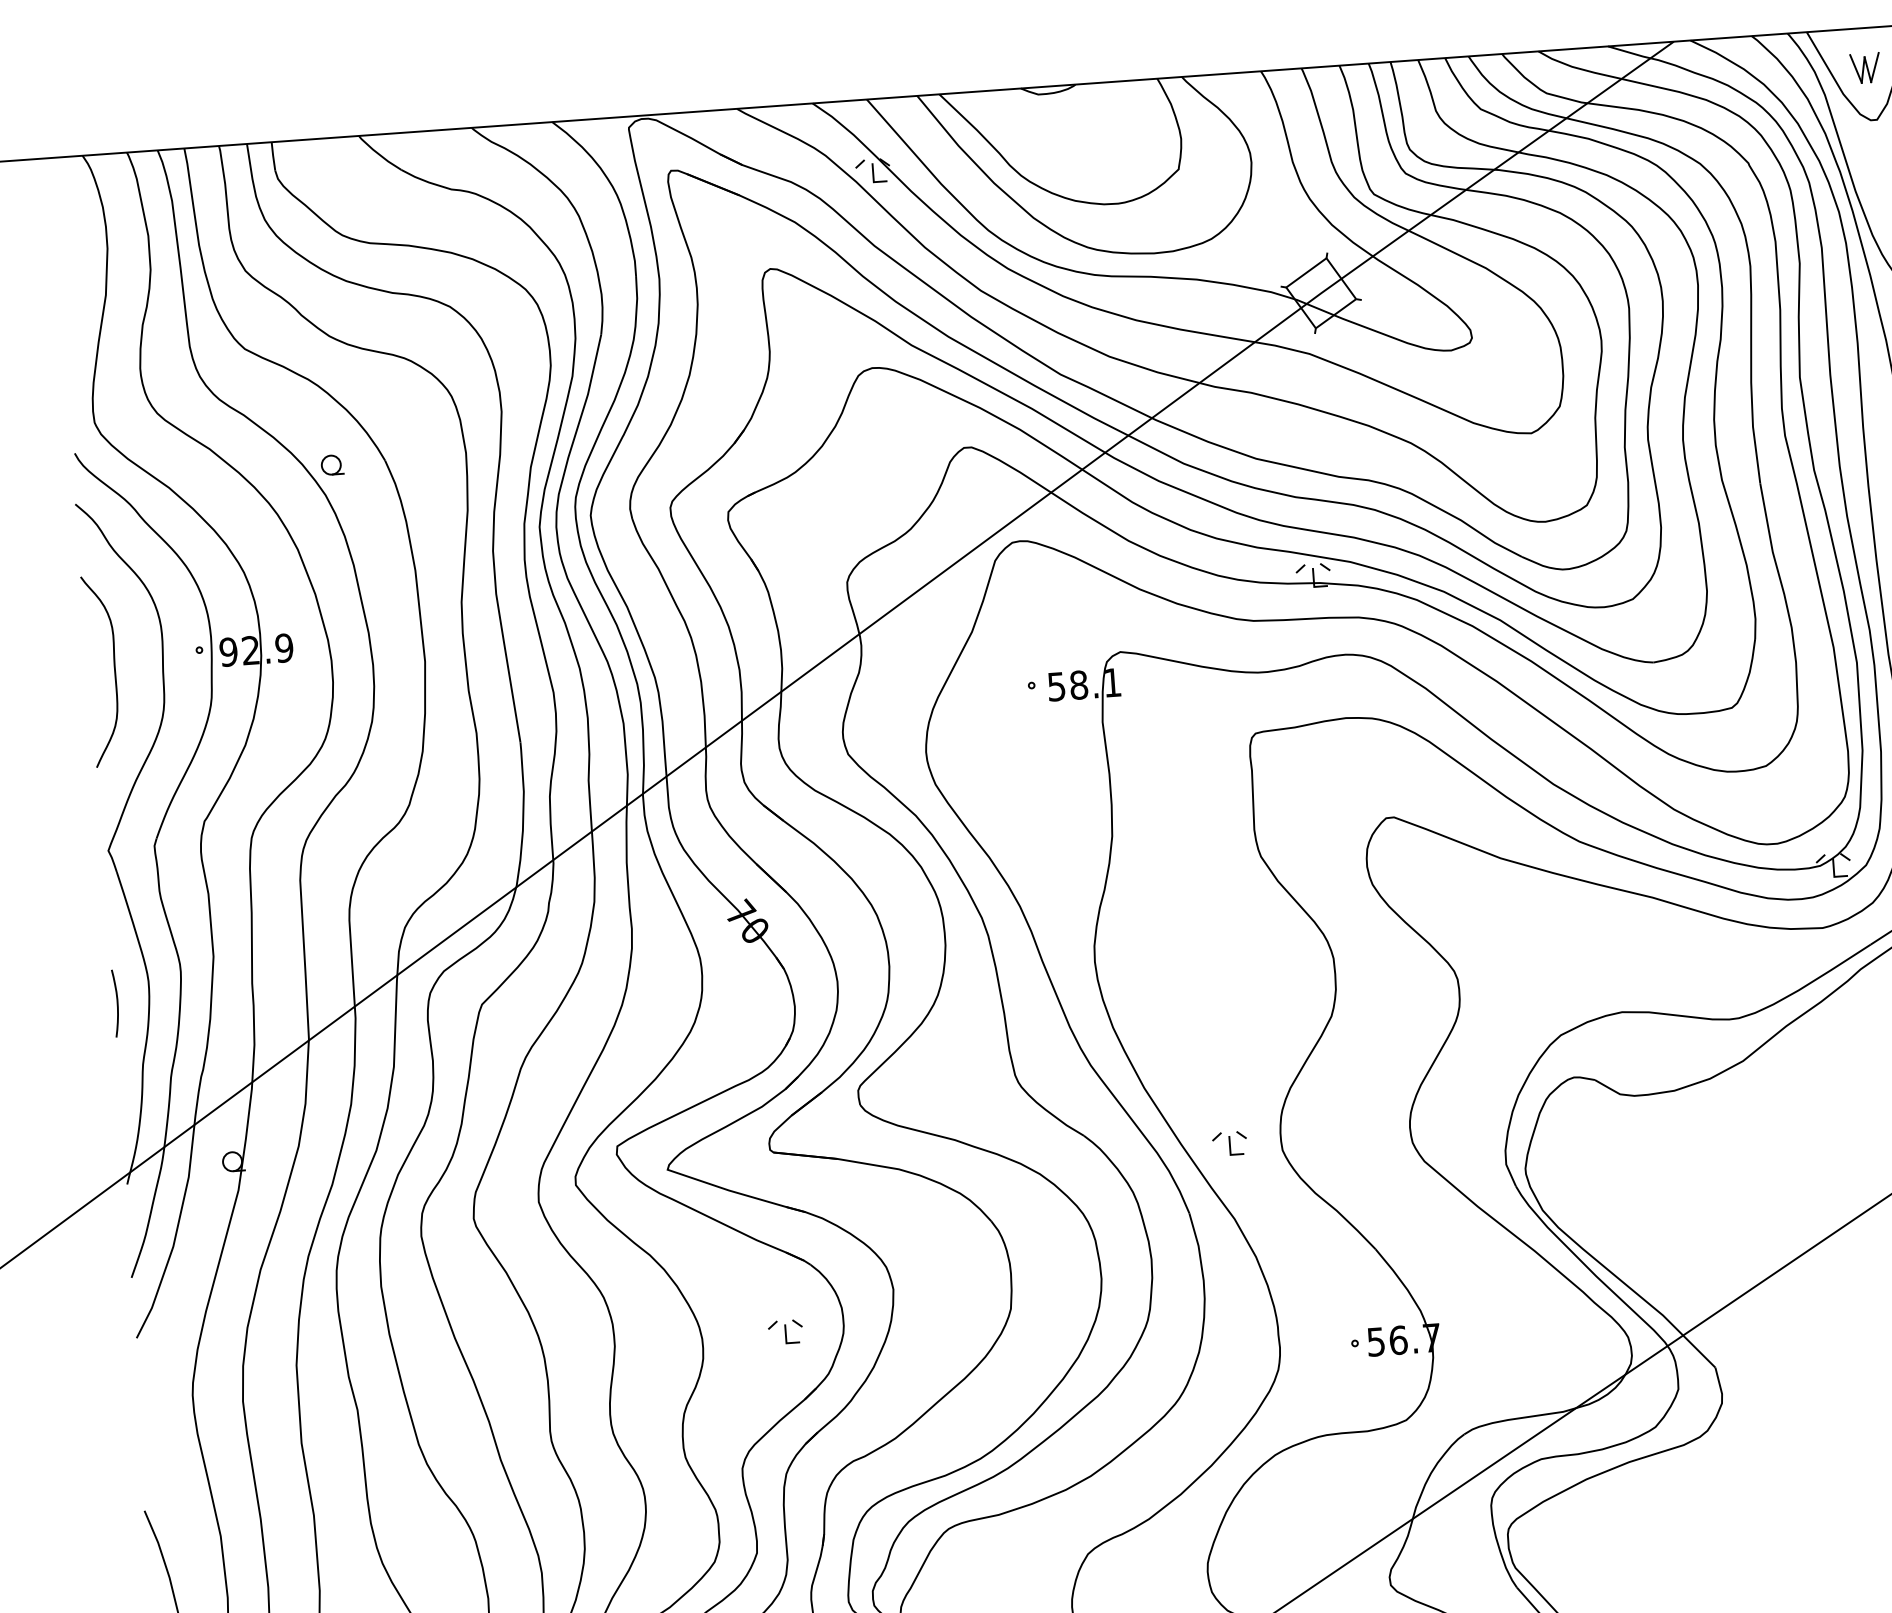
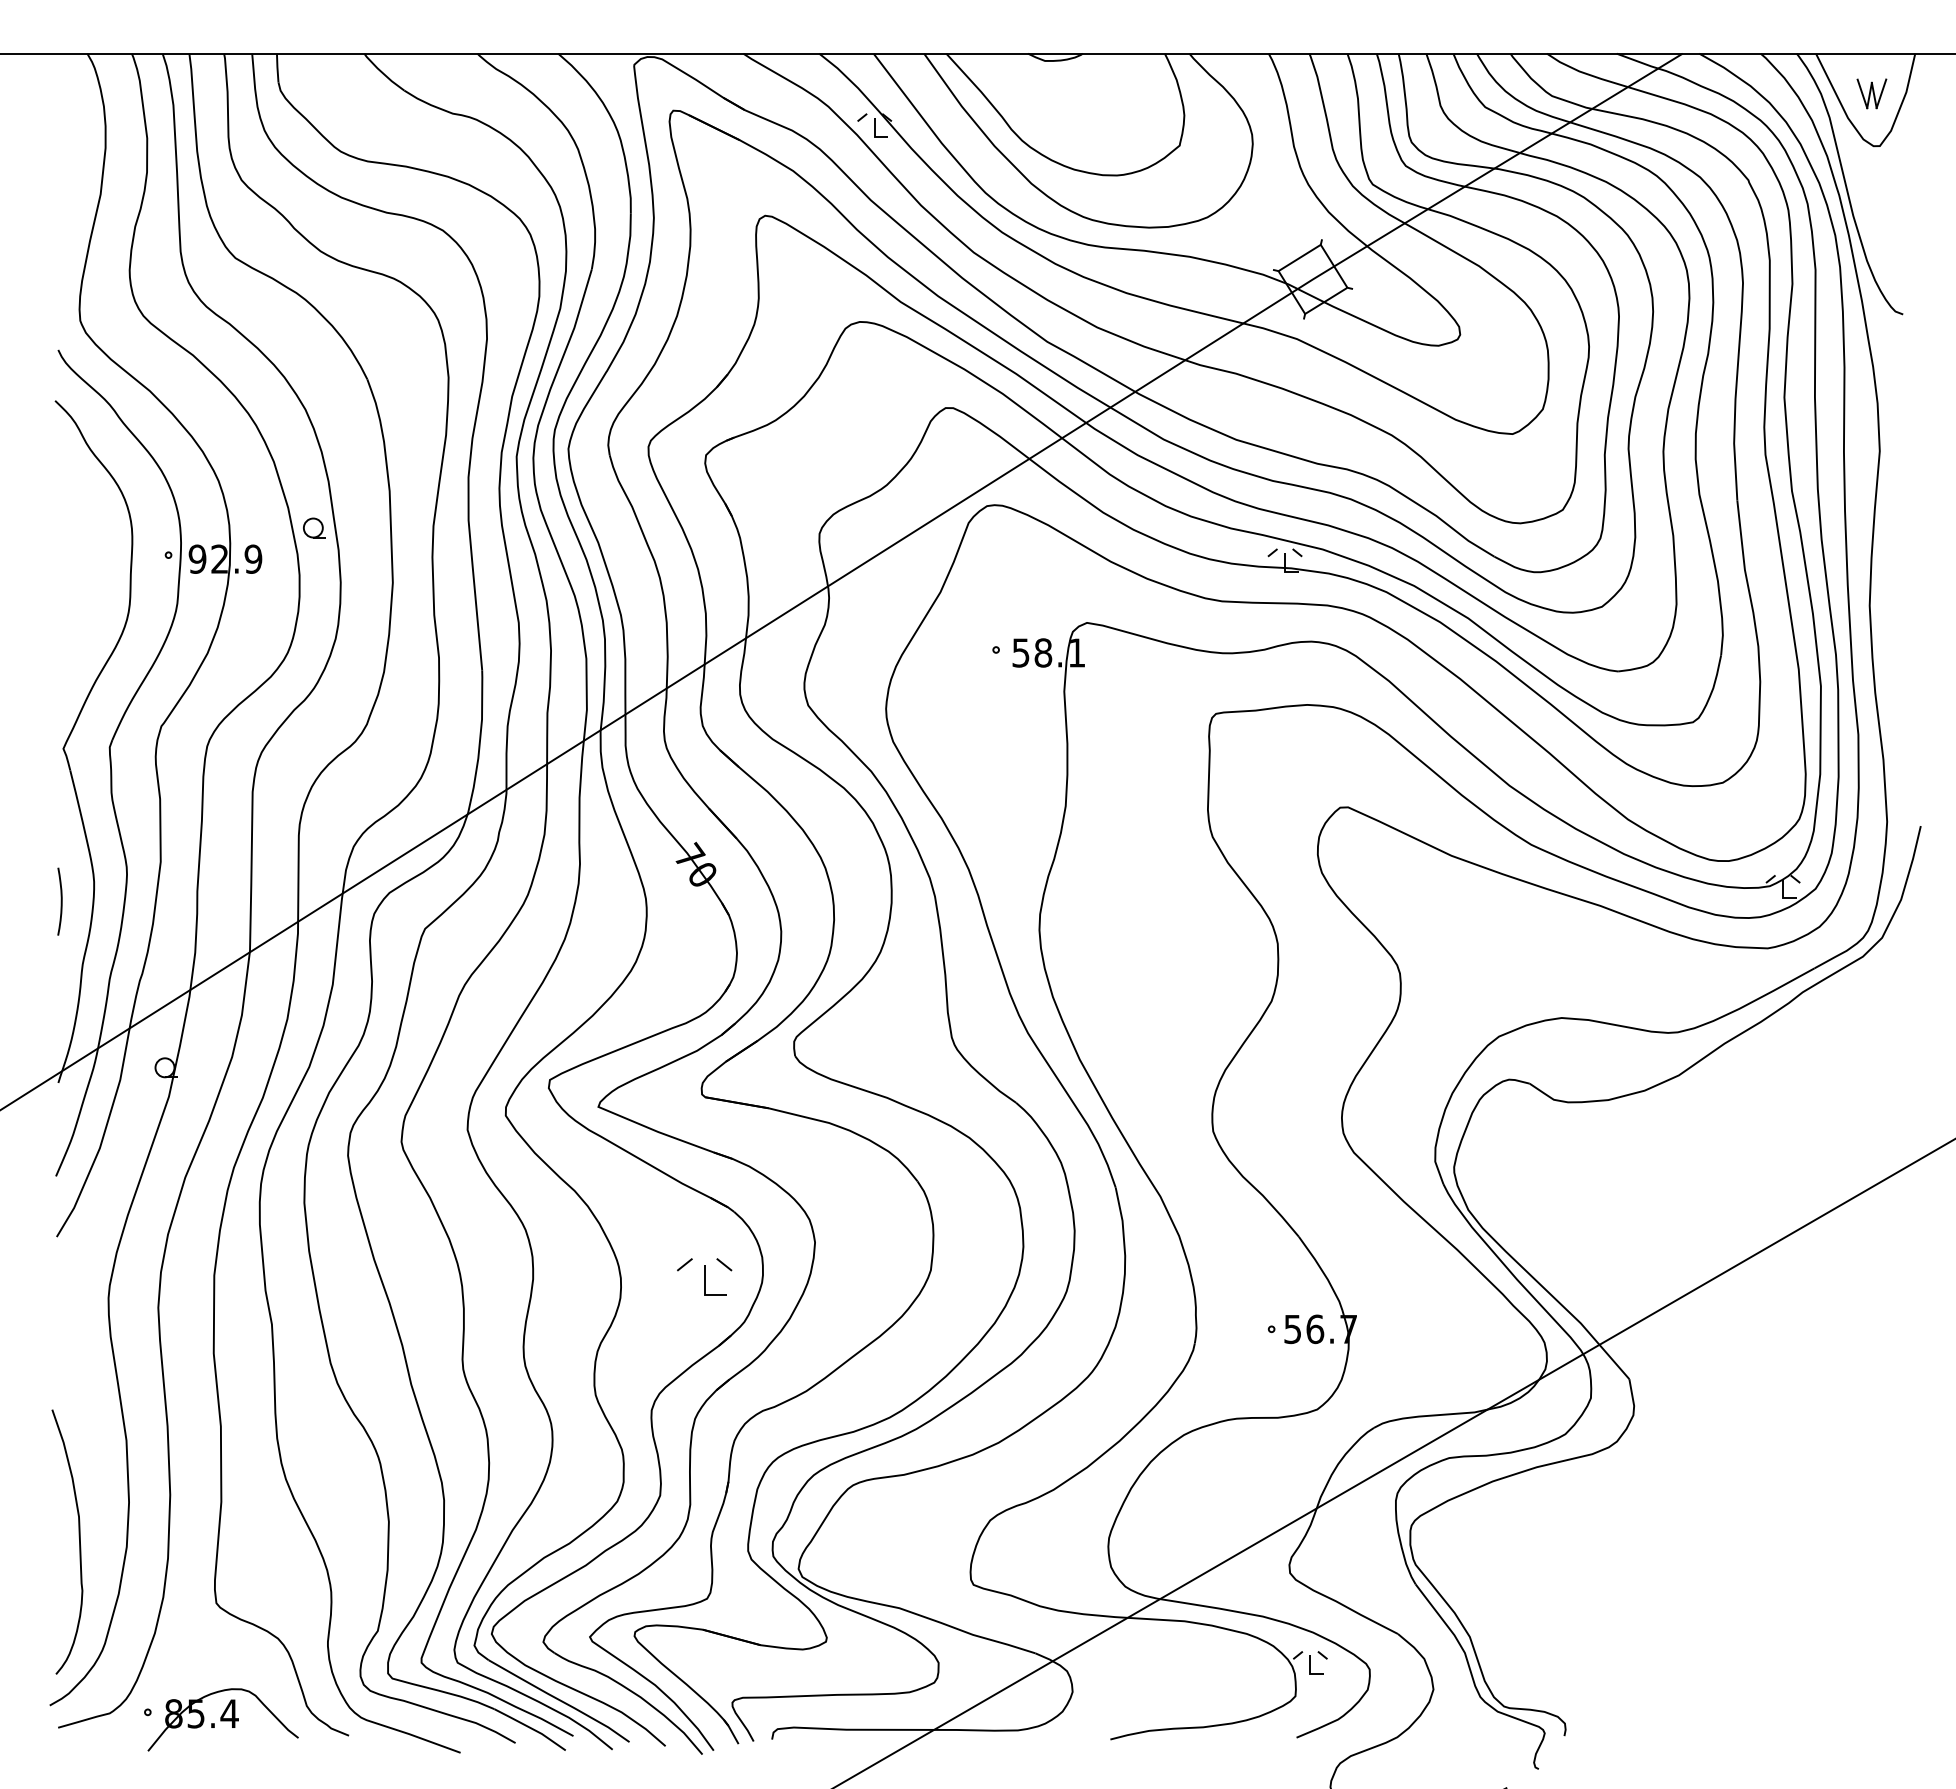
part: (332, 464) -> (314, 527), moved
curve: (114, 670) -> (82, 569), removed
part: (1229, 1143) -> (1160, 1120), removed
part: (785, 1332) -> (704, 1277), size x1.6

